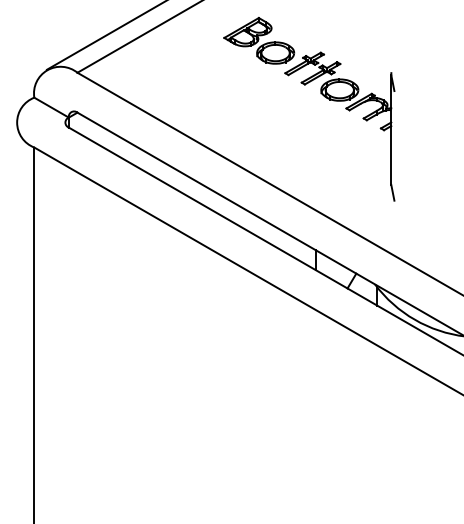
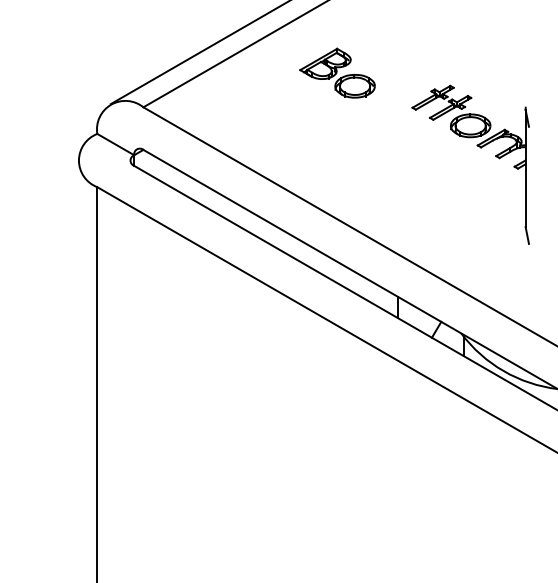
part: (349, 111) -> (480, 148), moved

